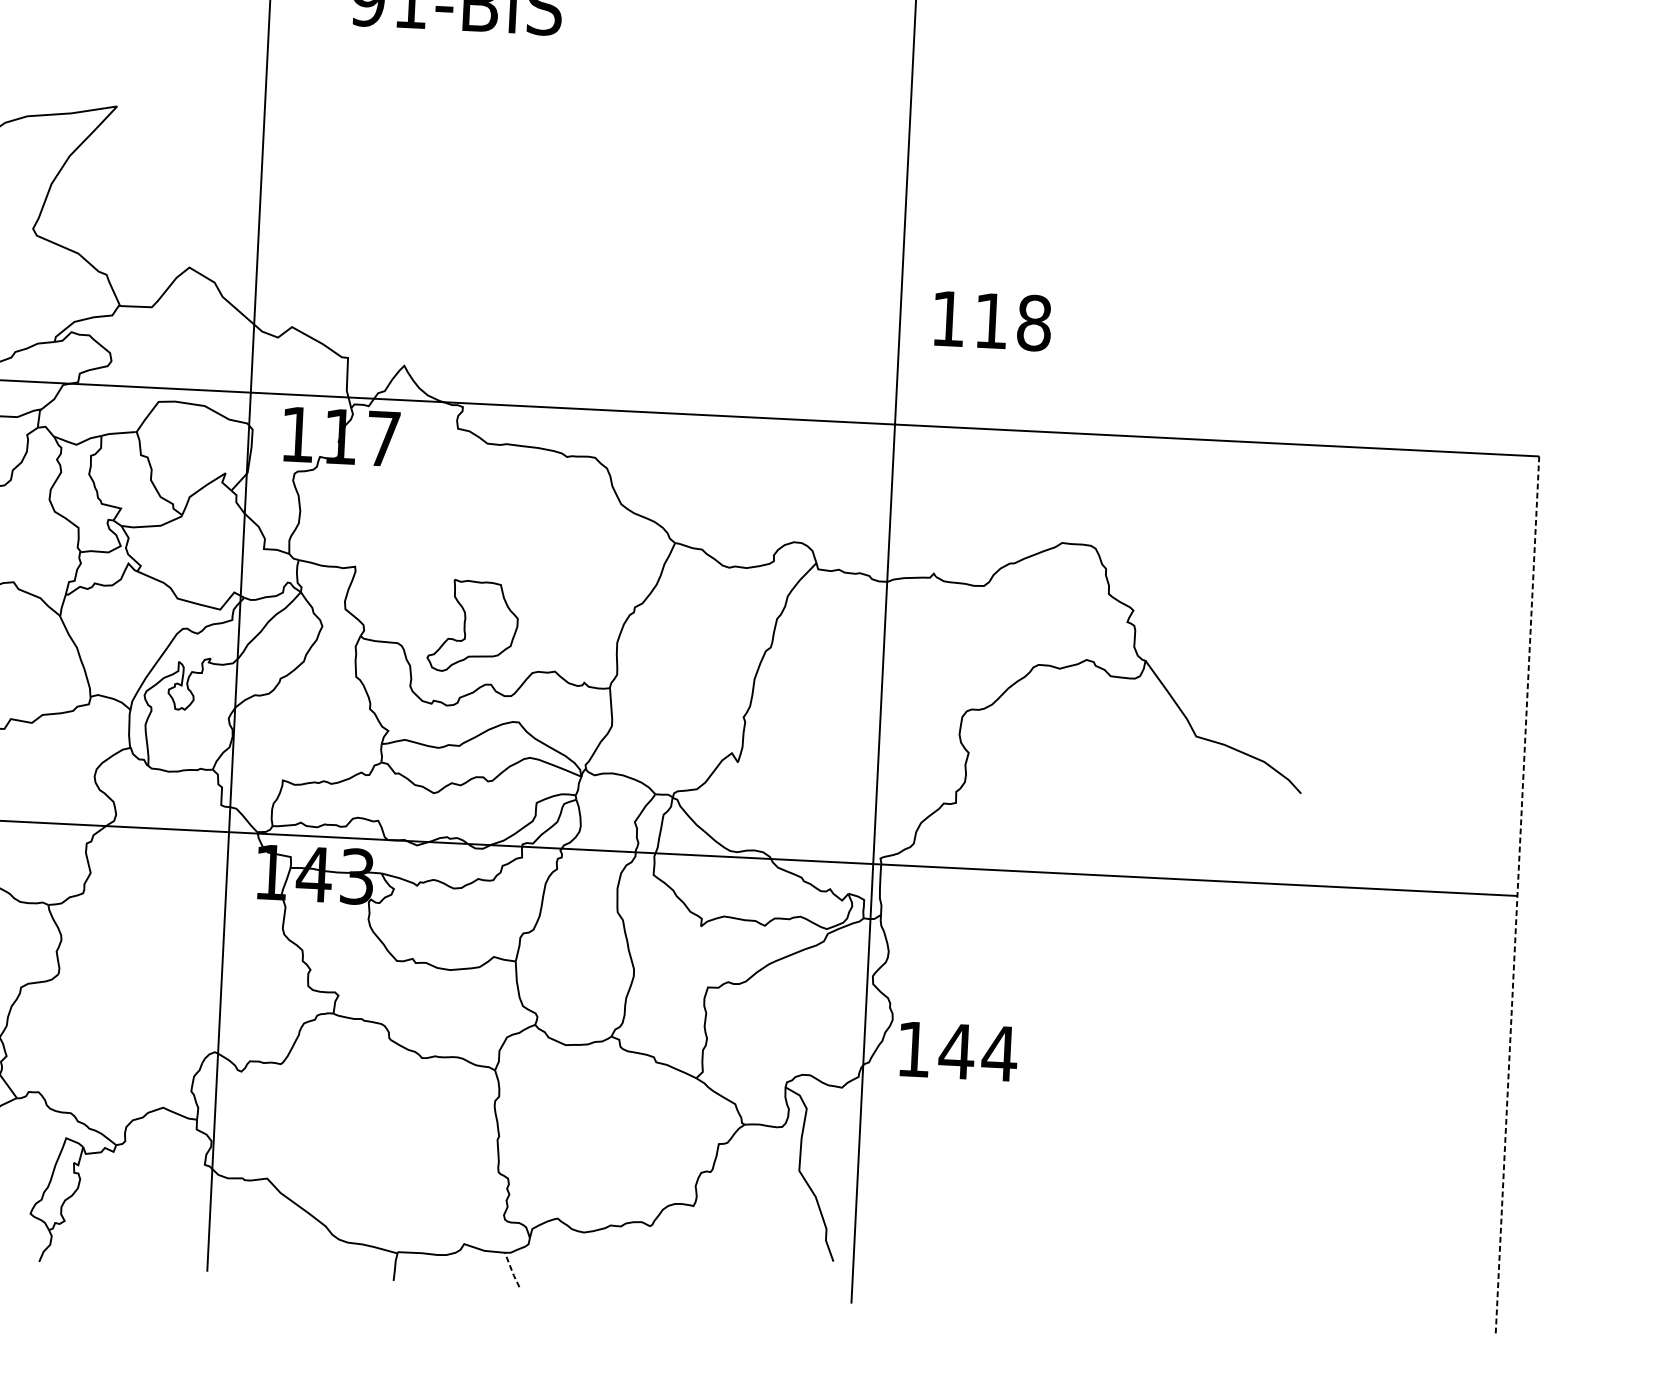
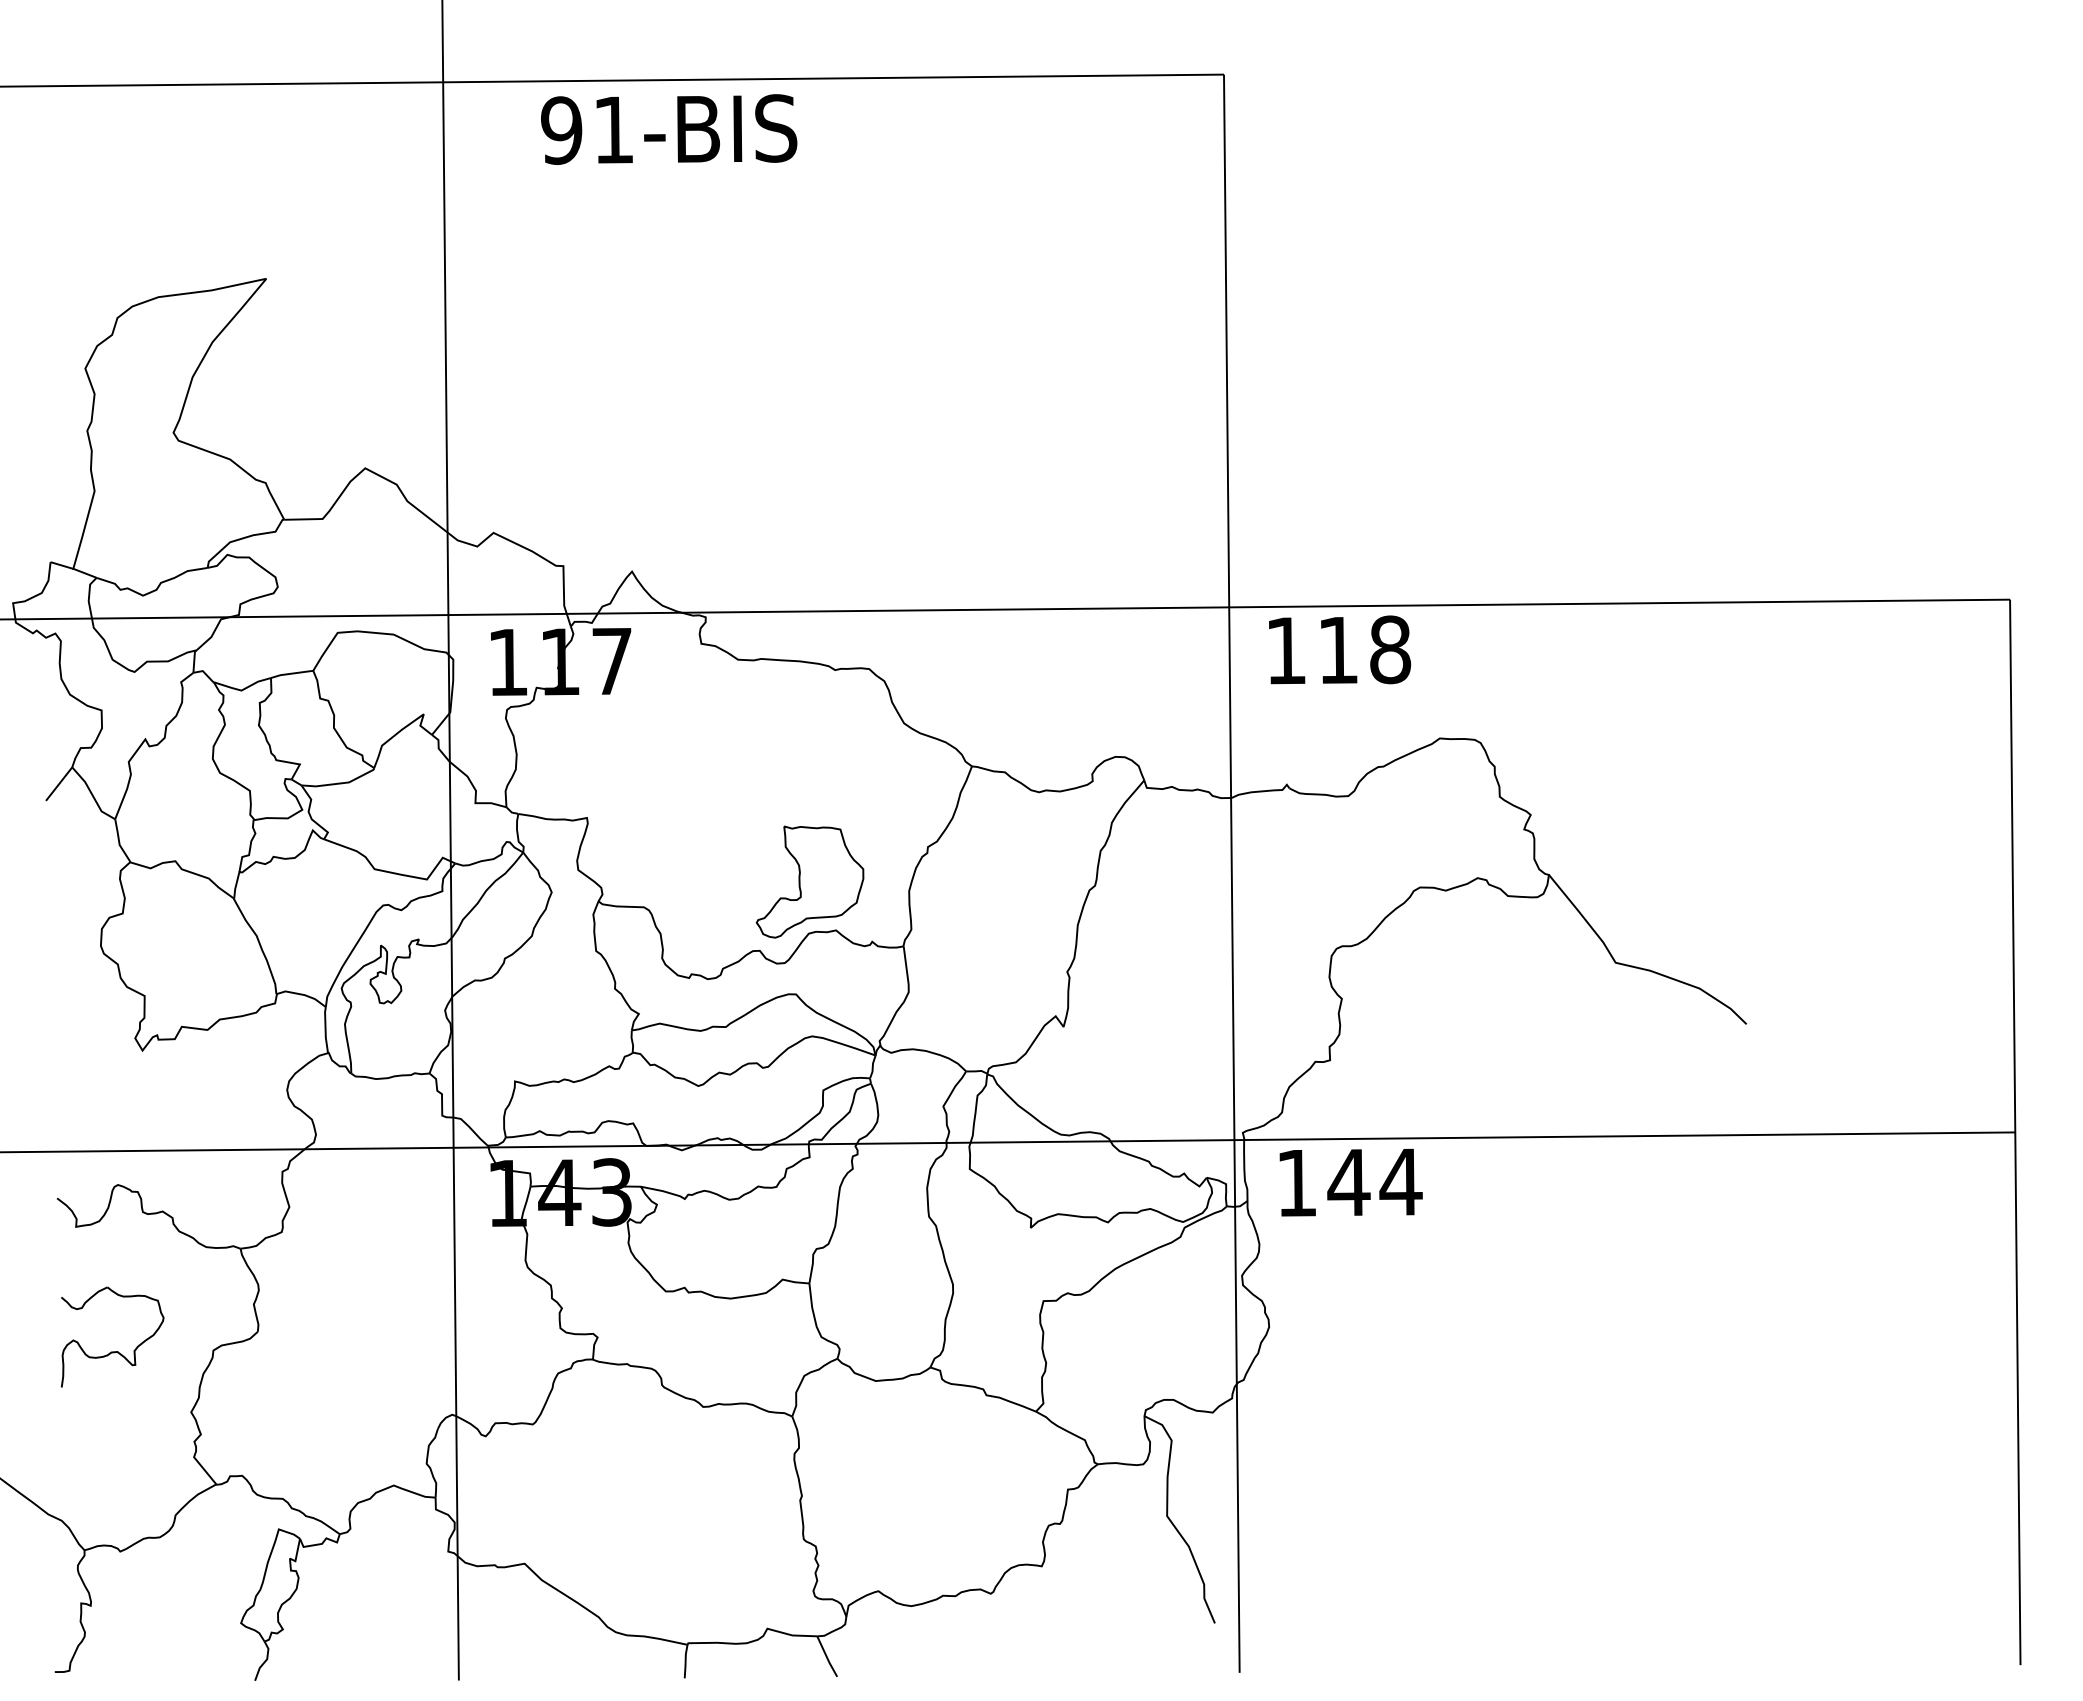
text: (993, 320) -> (1340, 649), moved
part: (473, 626) -> (810, 881), moved
line: (1517, 896) -> (2015, 1132), dashed -> solid
text: (958, 1051) -> (1350, 1182), moved
line: (511, 1269) -> (826, 1656), dashed -> solid

